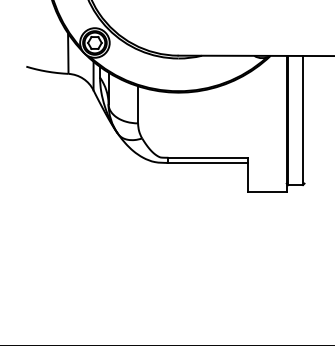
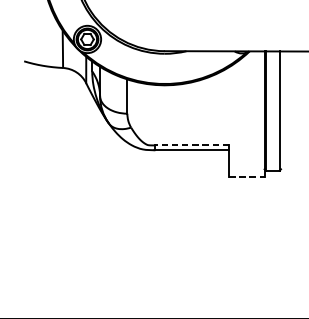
line: (208, 157) -> (192, 145), solid -> dashed
line: (268, 192) -> (247, 177), solid -> dashed

